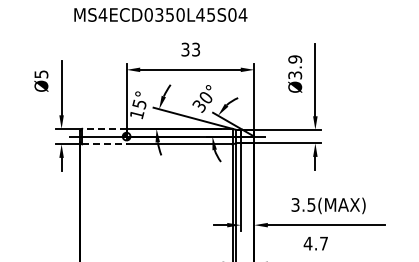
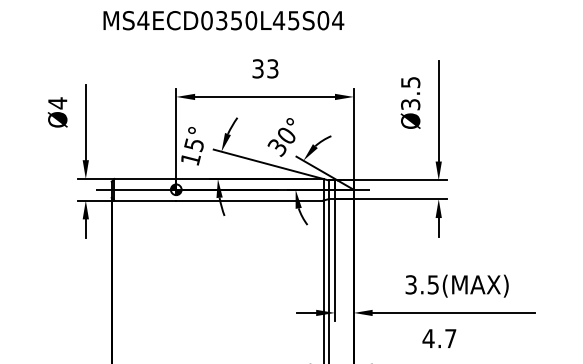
text: (294, 59) -> (409, 82), Ø3.9 -> Ø3.5
text: (41, 74) -> (57, 103), Ø5 -> Ø4
line: (103, 128) -> (144, 178), dashed -> solid
line: (104, 144) -> (145, 200), dashed -> solid

